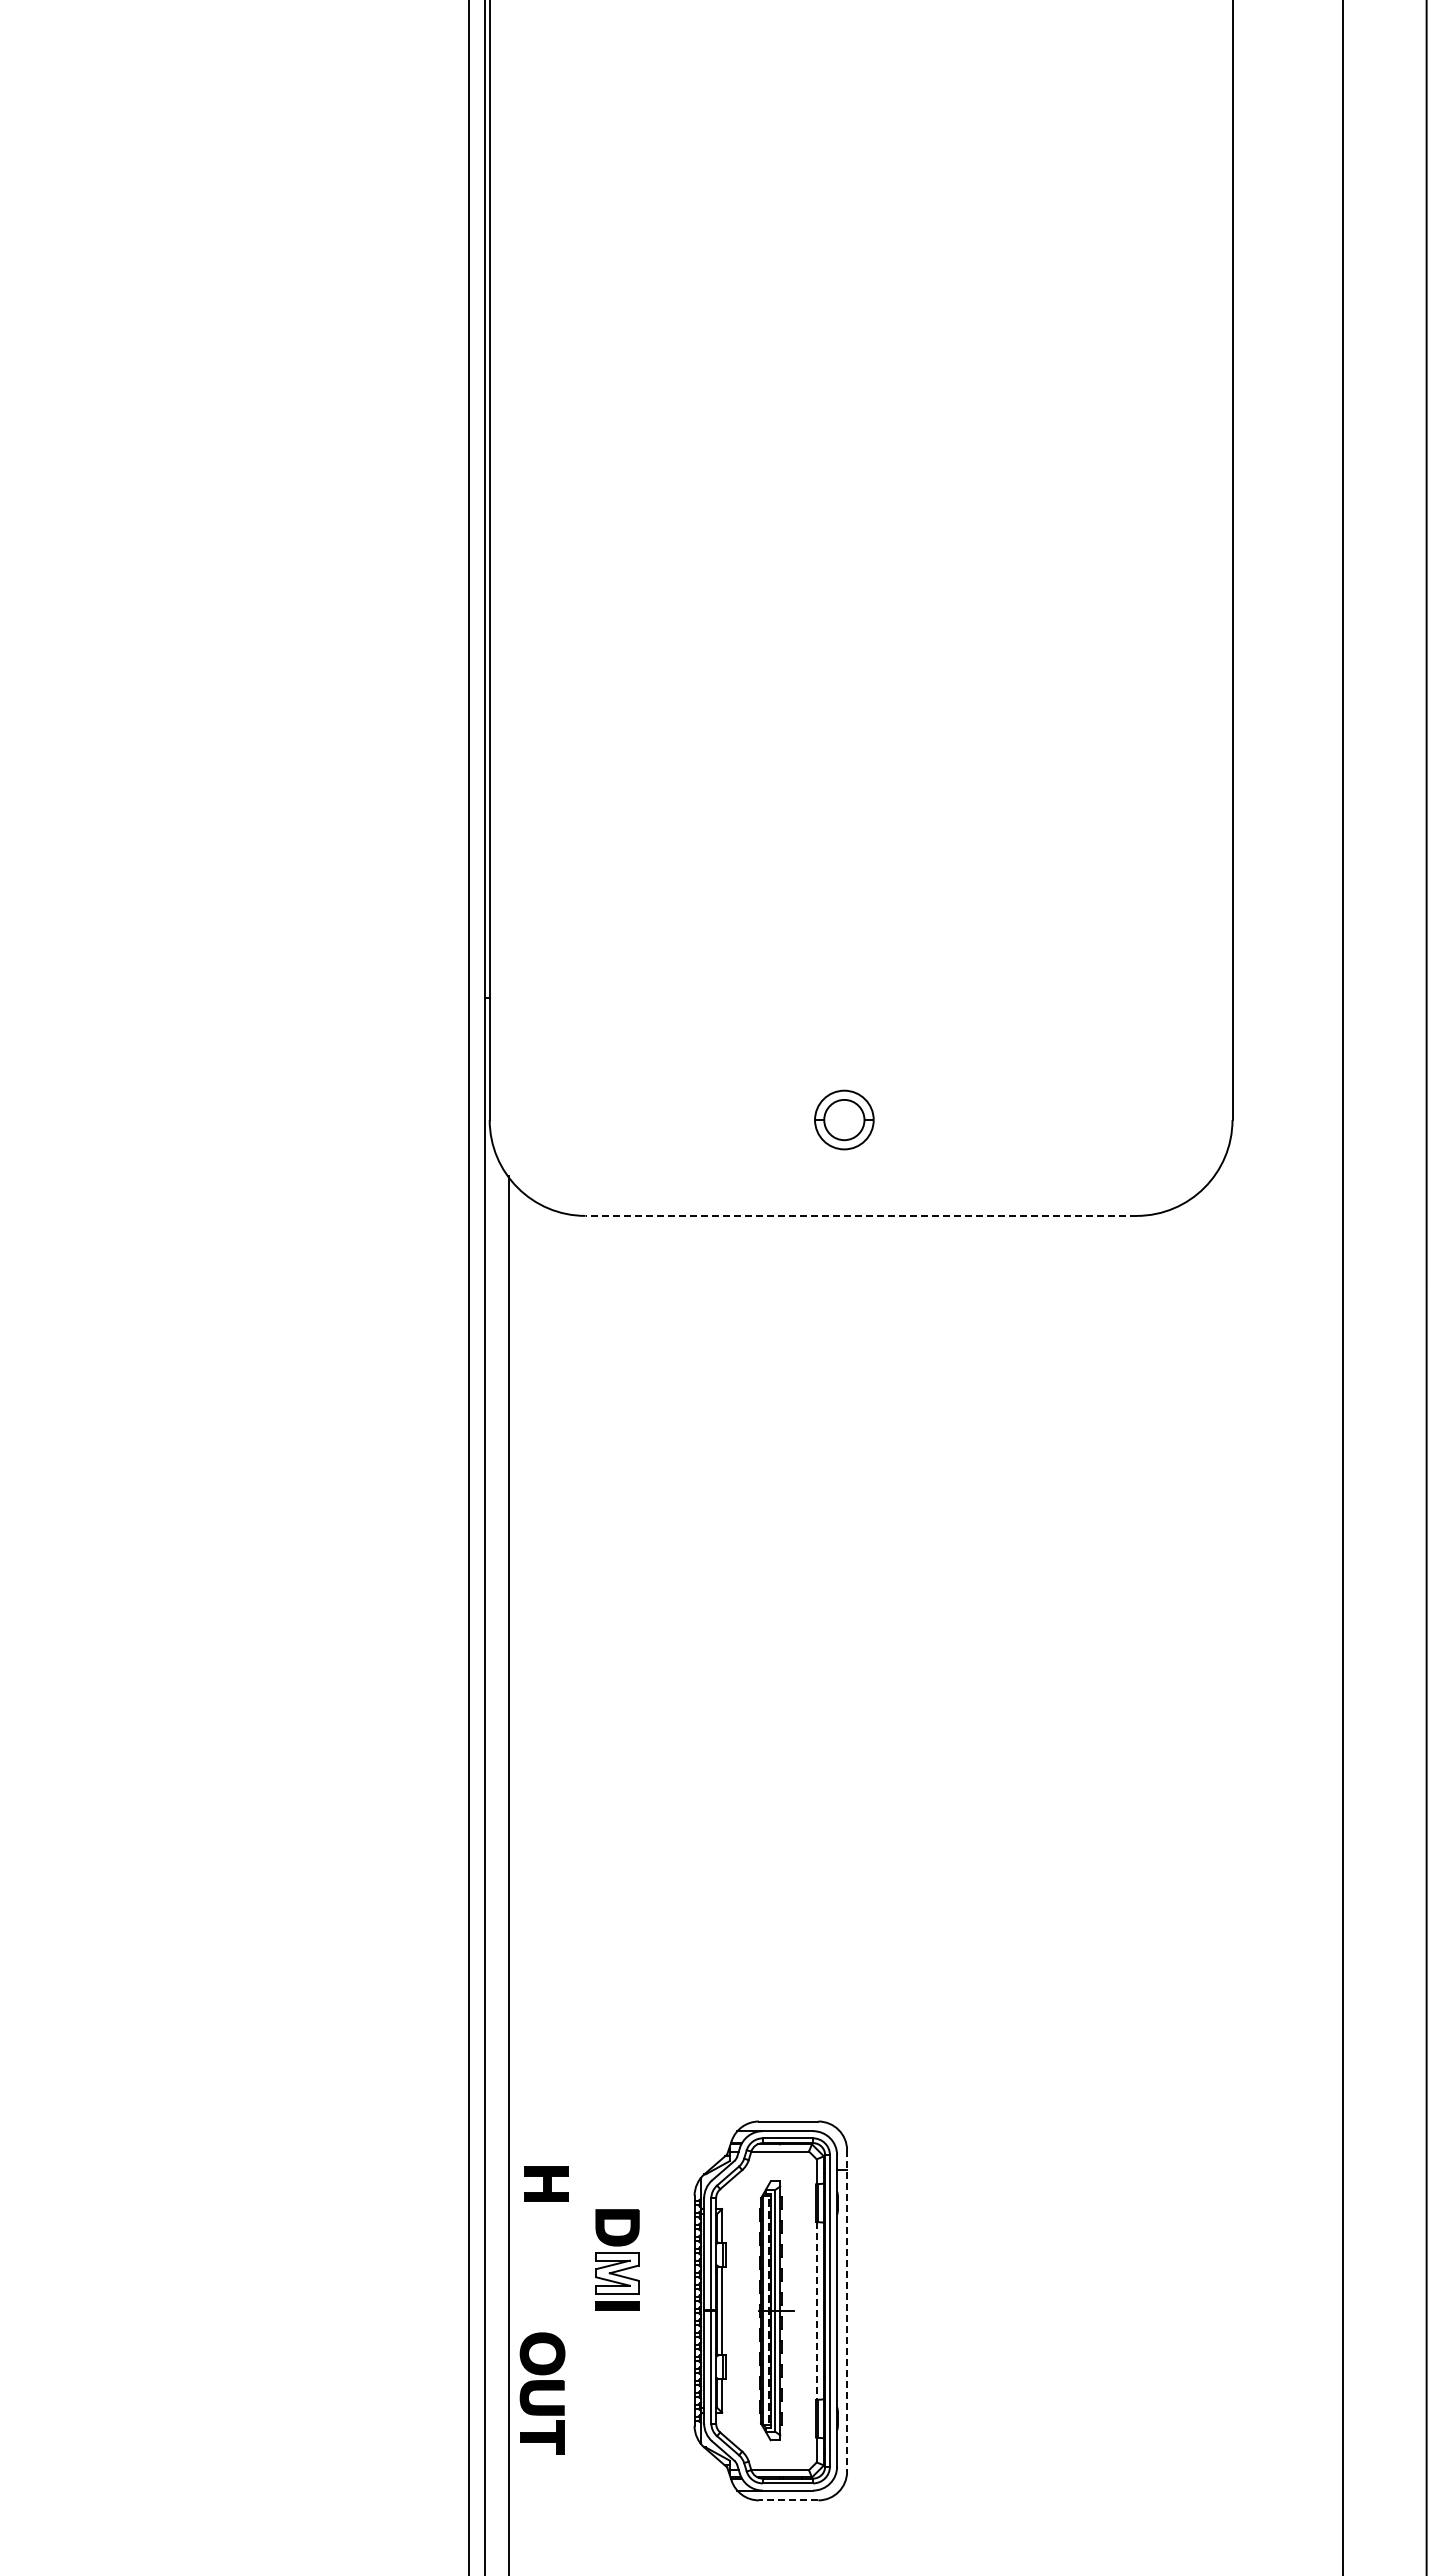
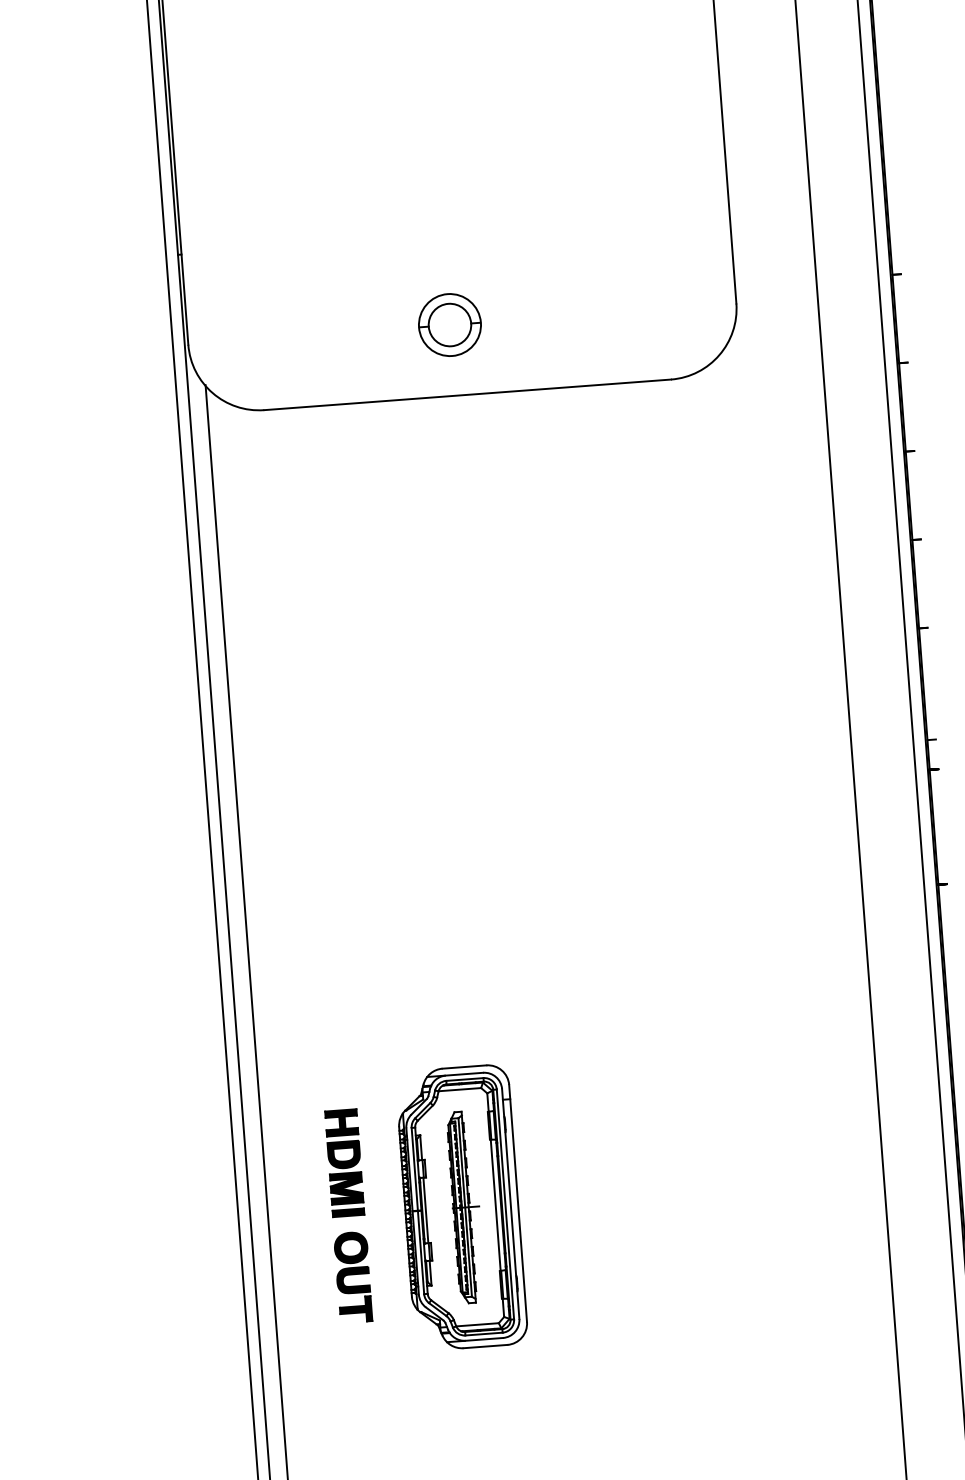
part: (844, 1119) -> (450, 324), size x1.43
line: (861, 1215) -> (467, 394), dashed -> solid
part: (546, 2183) -> (341, 1122), moved
fill: (617, 2272) -> (346, 1187), added
line: (816, 2310) -> (495, 1204), dashed -> solid
line: (847, 2310) -> (518, 1203), dashed -> solid
part: (542, 2393) -> (353, 1277), moved
line: (788, 2500) -> (485, 1346), dashed -> solid

